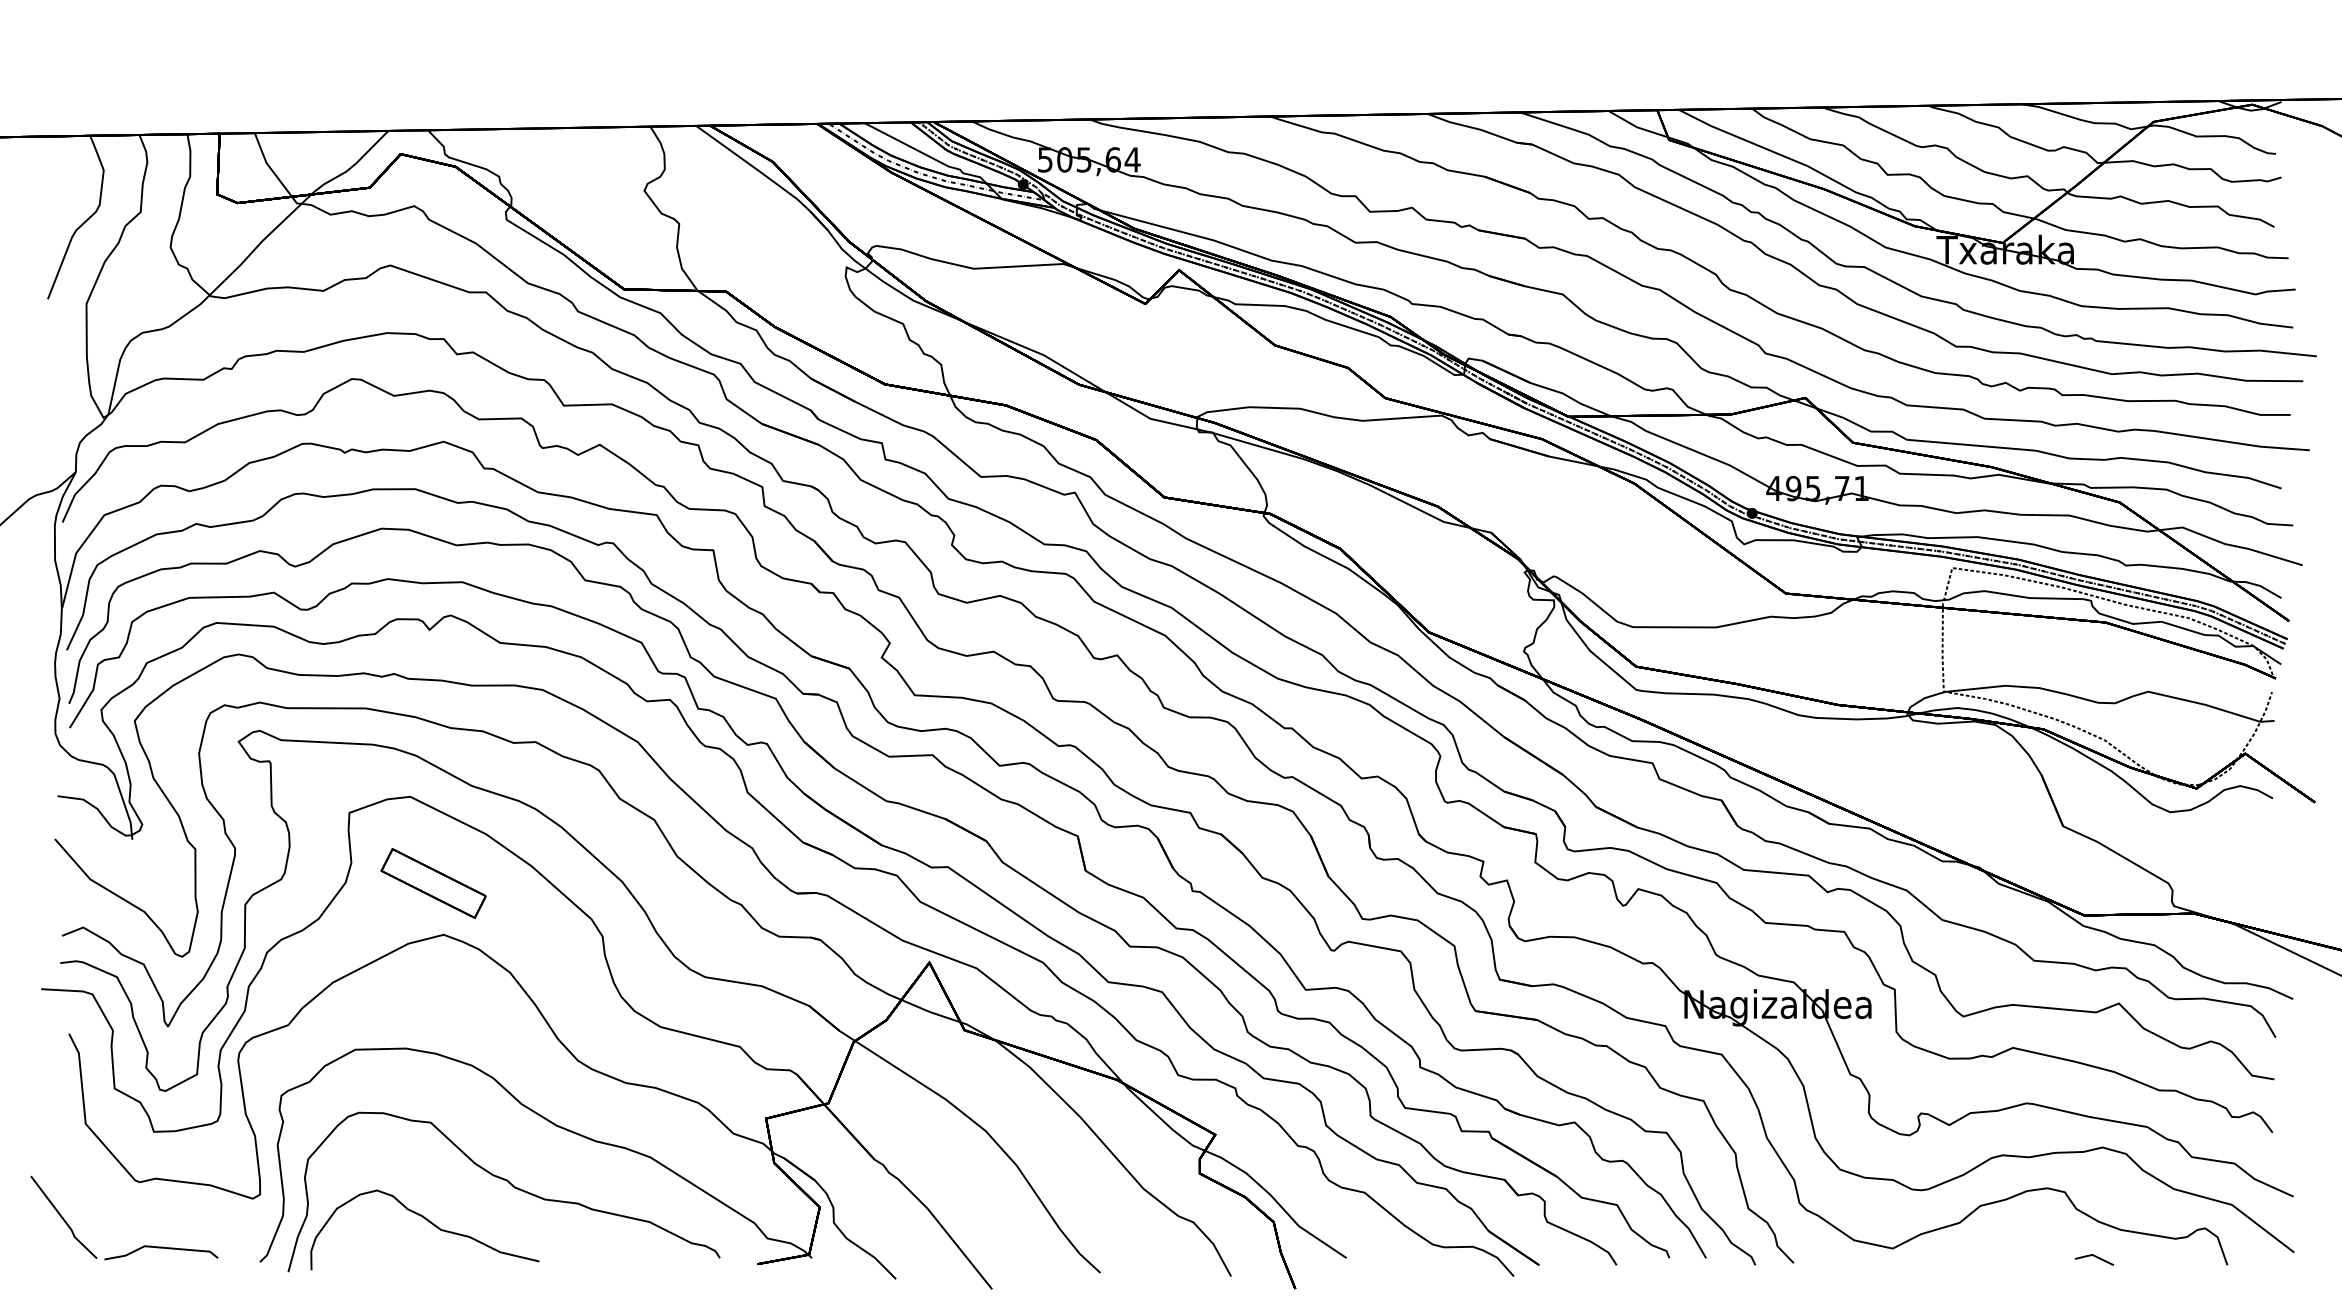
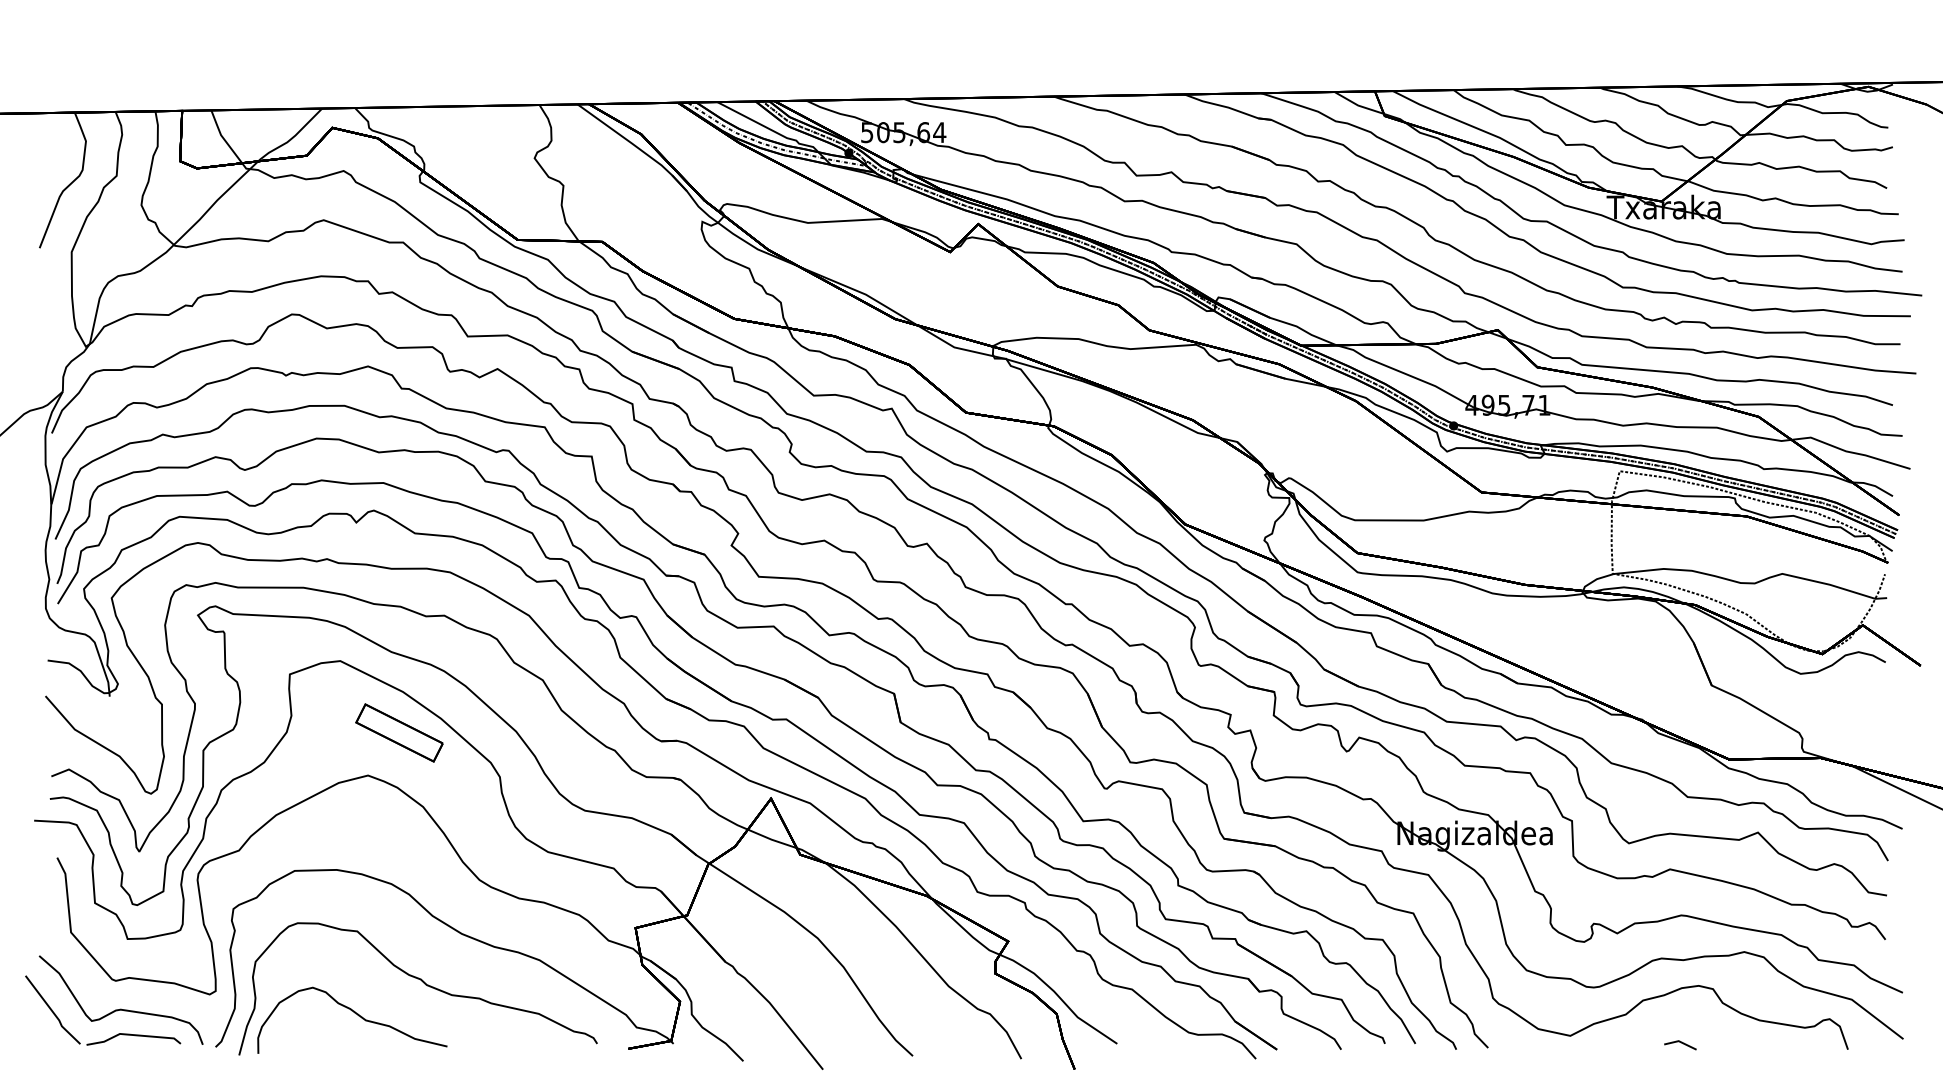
part: (433, 883) -> (399, 732), moved
curve: (146, 1216) -> (121, 1009), added
line: (2095, 1257) -> (1681, 1043), moved

